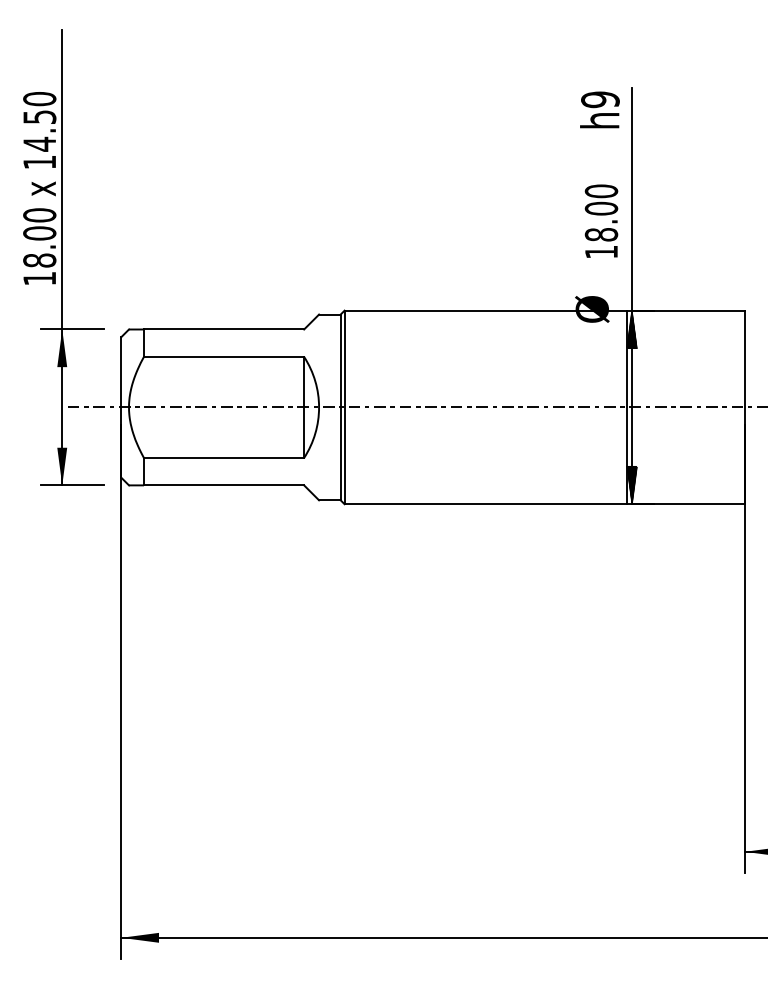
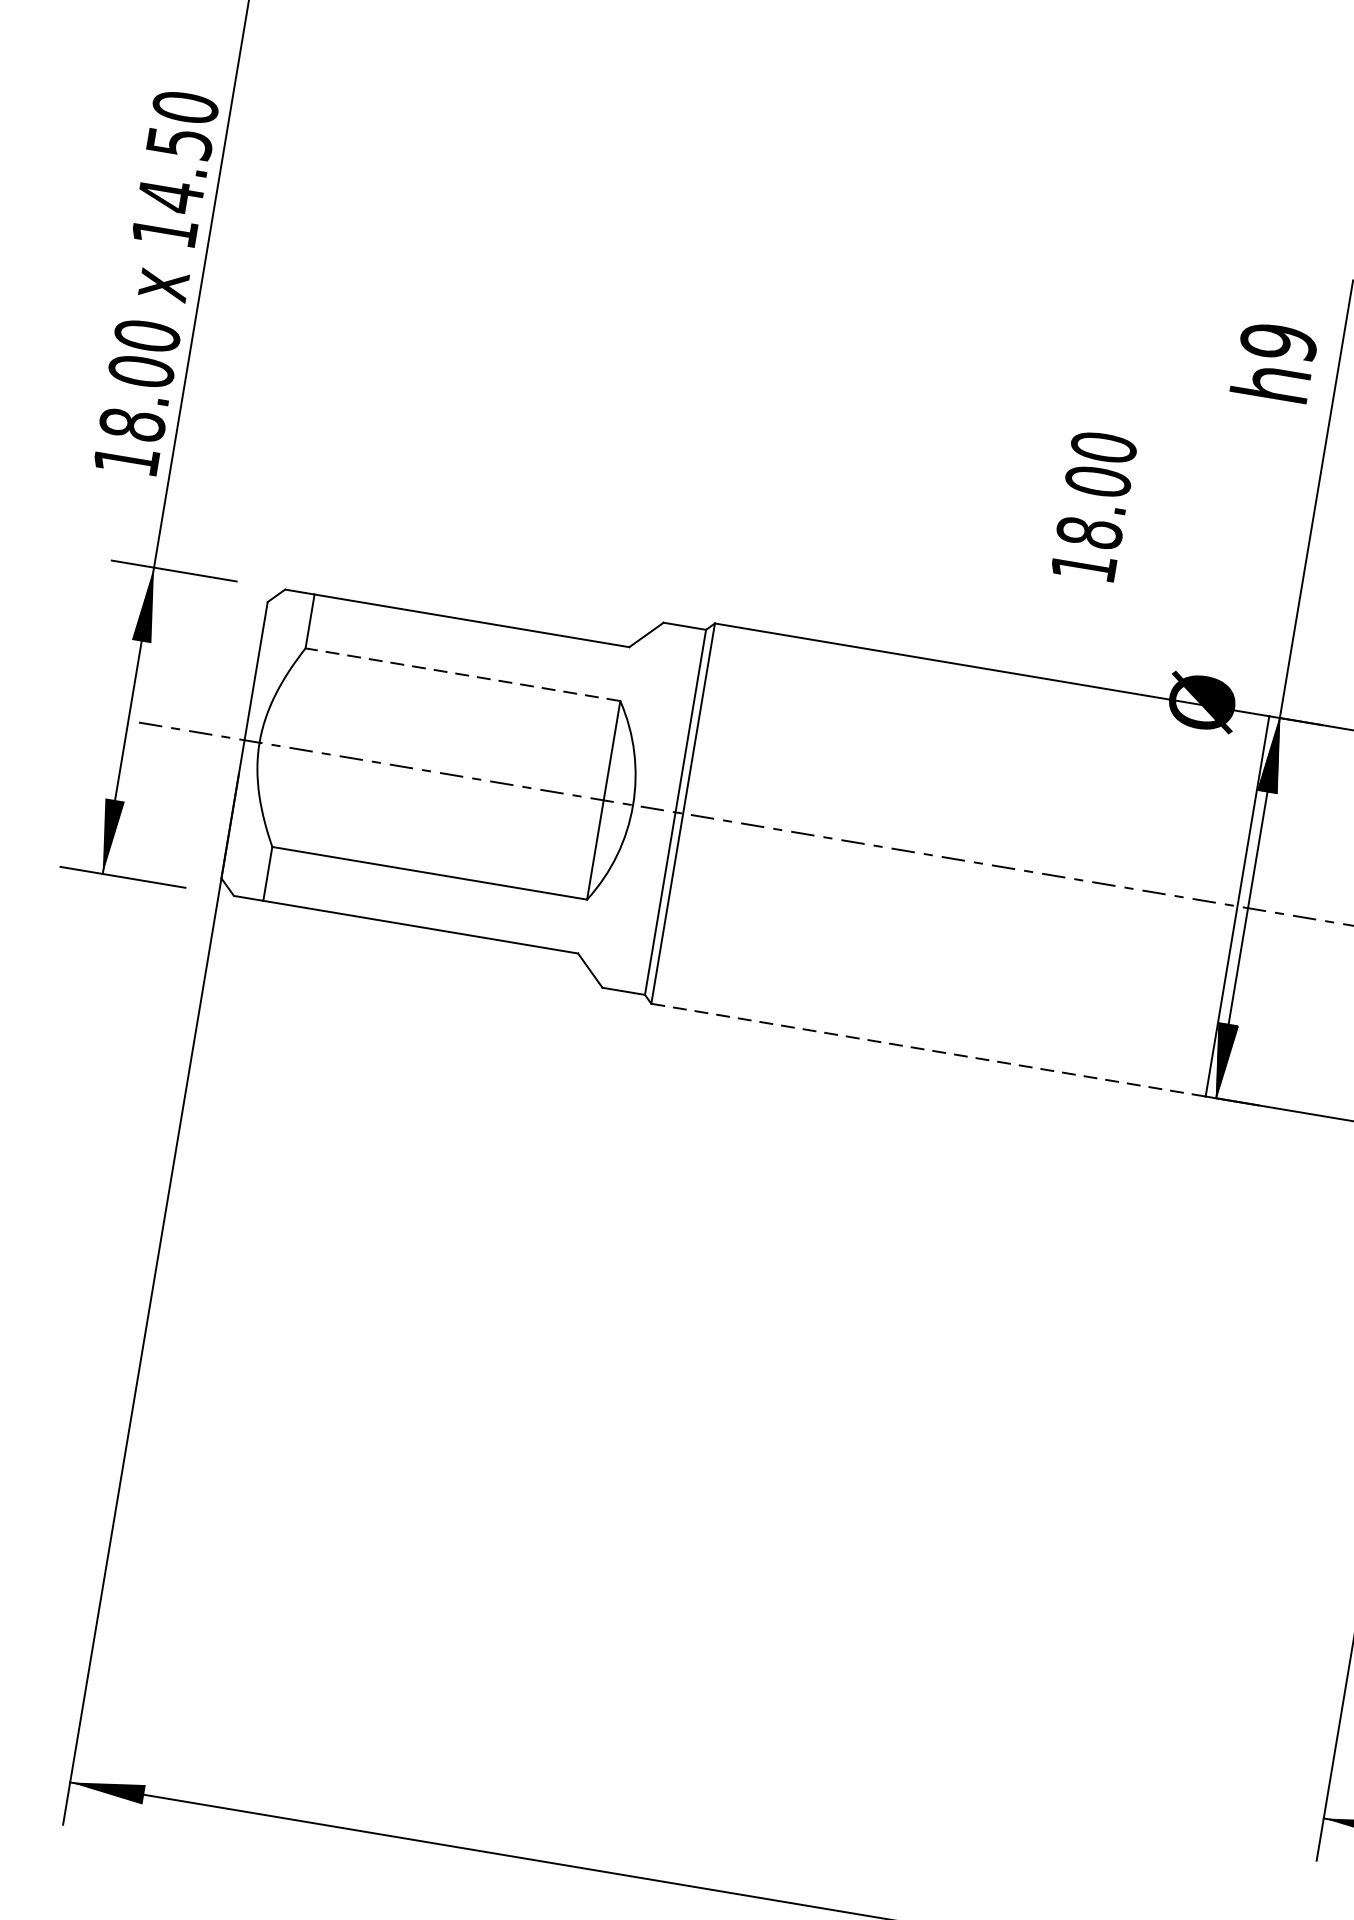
text: (599, 109) -> (1273, 361), moved
text: (601, 220) -> (1094, 504), moved
line: (223, 356) -> (462, 673), solid -> dashed
line: (486, 504) -> (930, 1051), solid -> dashed

